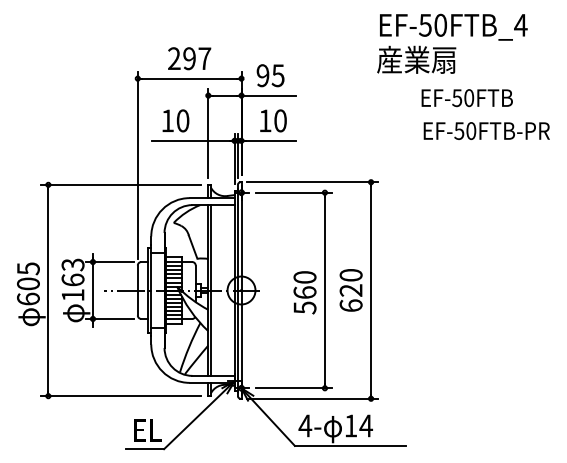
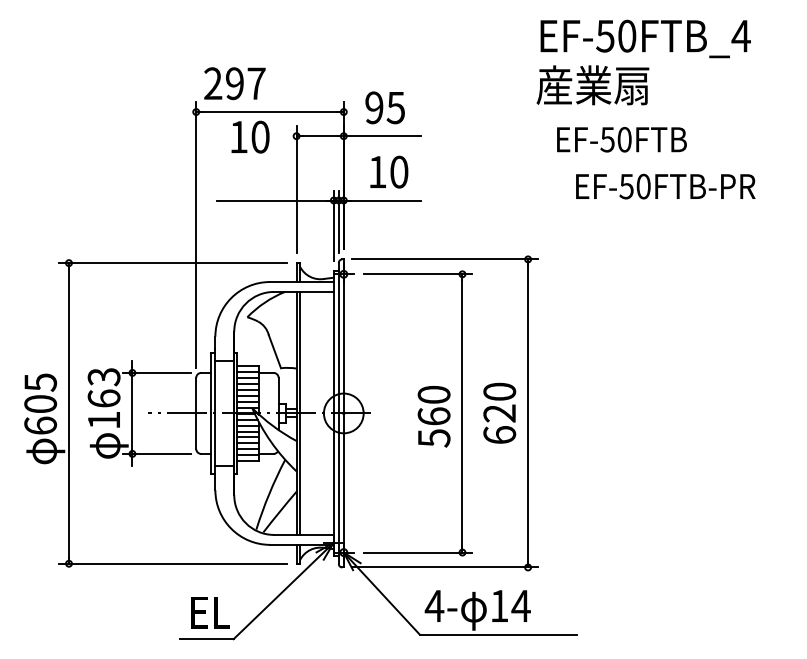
text: (189, 58) -> (234, 83), moved
text: (466, 97) -> (621, 139), moved
text: (175, 120) -> (250, 136), moved
text: (486, 130) -> (665, 186), moved

